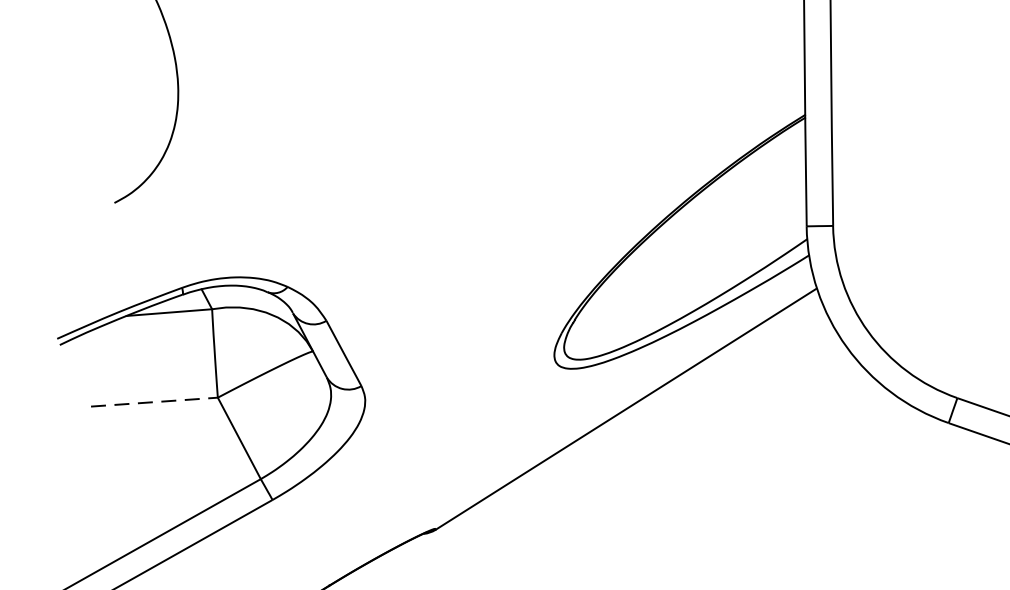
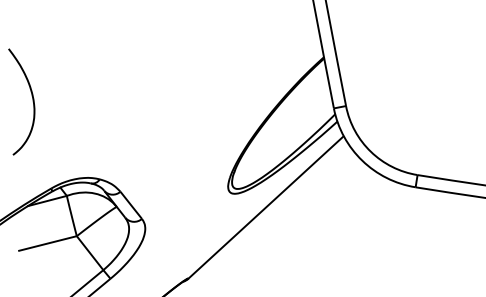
line: (153, 401) -> (47, 243), dashed -> solid

